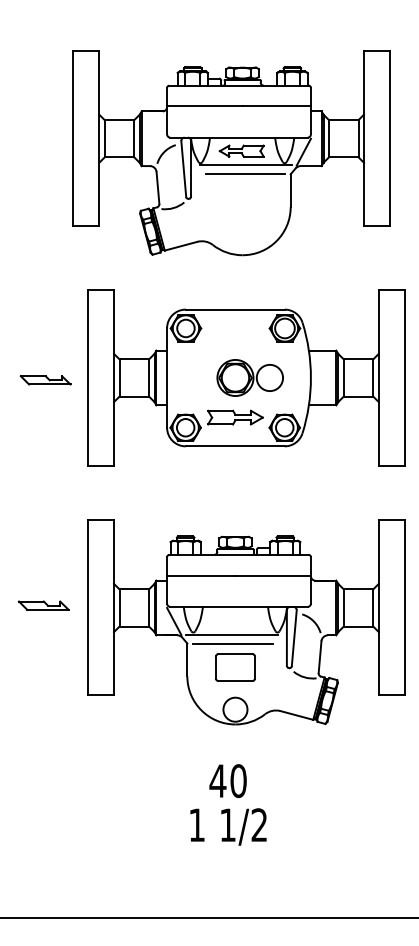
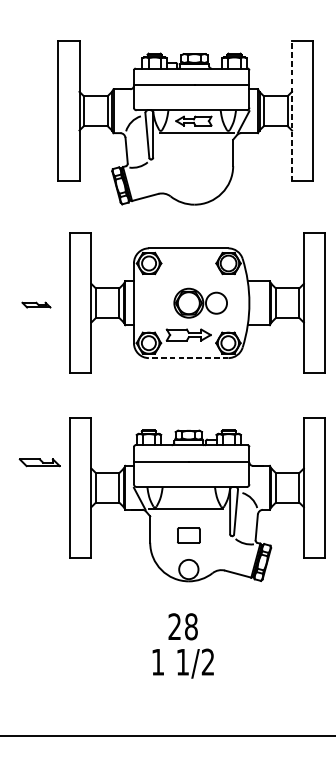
line: (364, 138) -> (292, 110), solid -> dashed
line: (244, 174) -> (196, 139), removed
part: (45, 380) -> (36, 305), size x0.7
line: (235, 446) -> (188, 358), solid -> dashed
part: (43, 605) -> (39, 462), moved
line: (232, 643) -> (186, 516), removed
part: (235, 667) -> (188, 535), size x0.7
text: (227, 780) -> (182, 626), 40 -> 28

